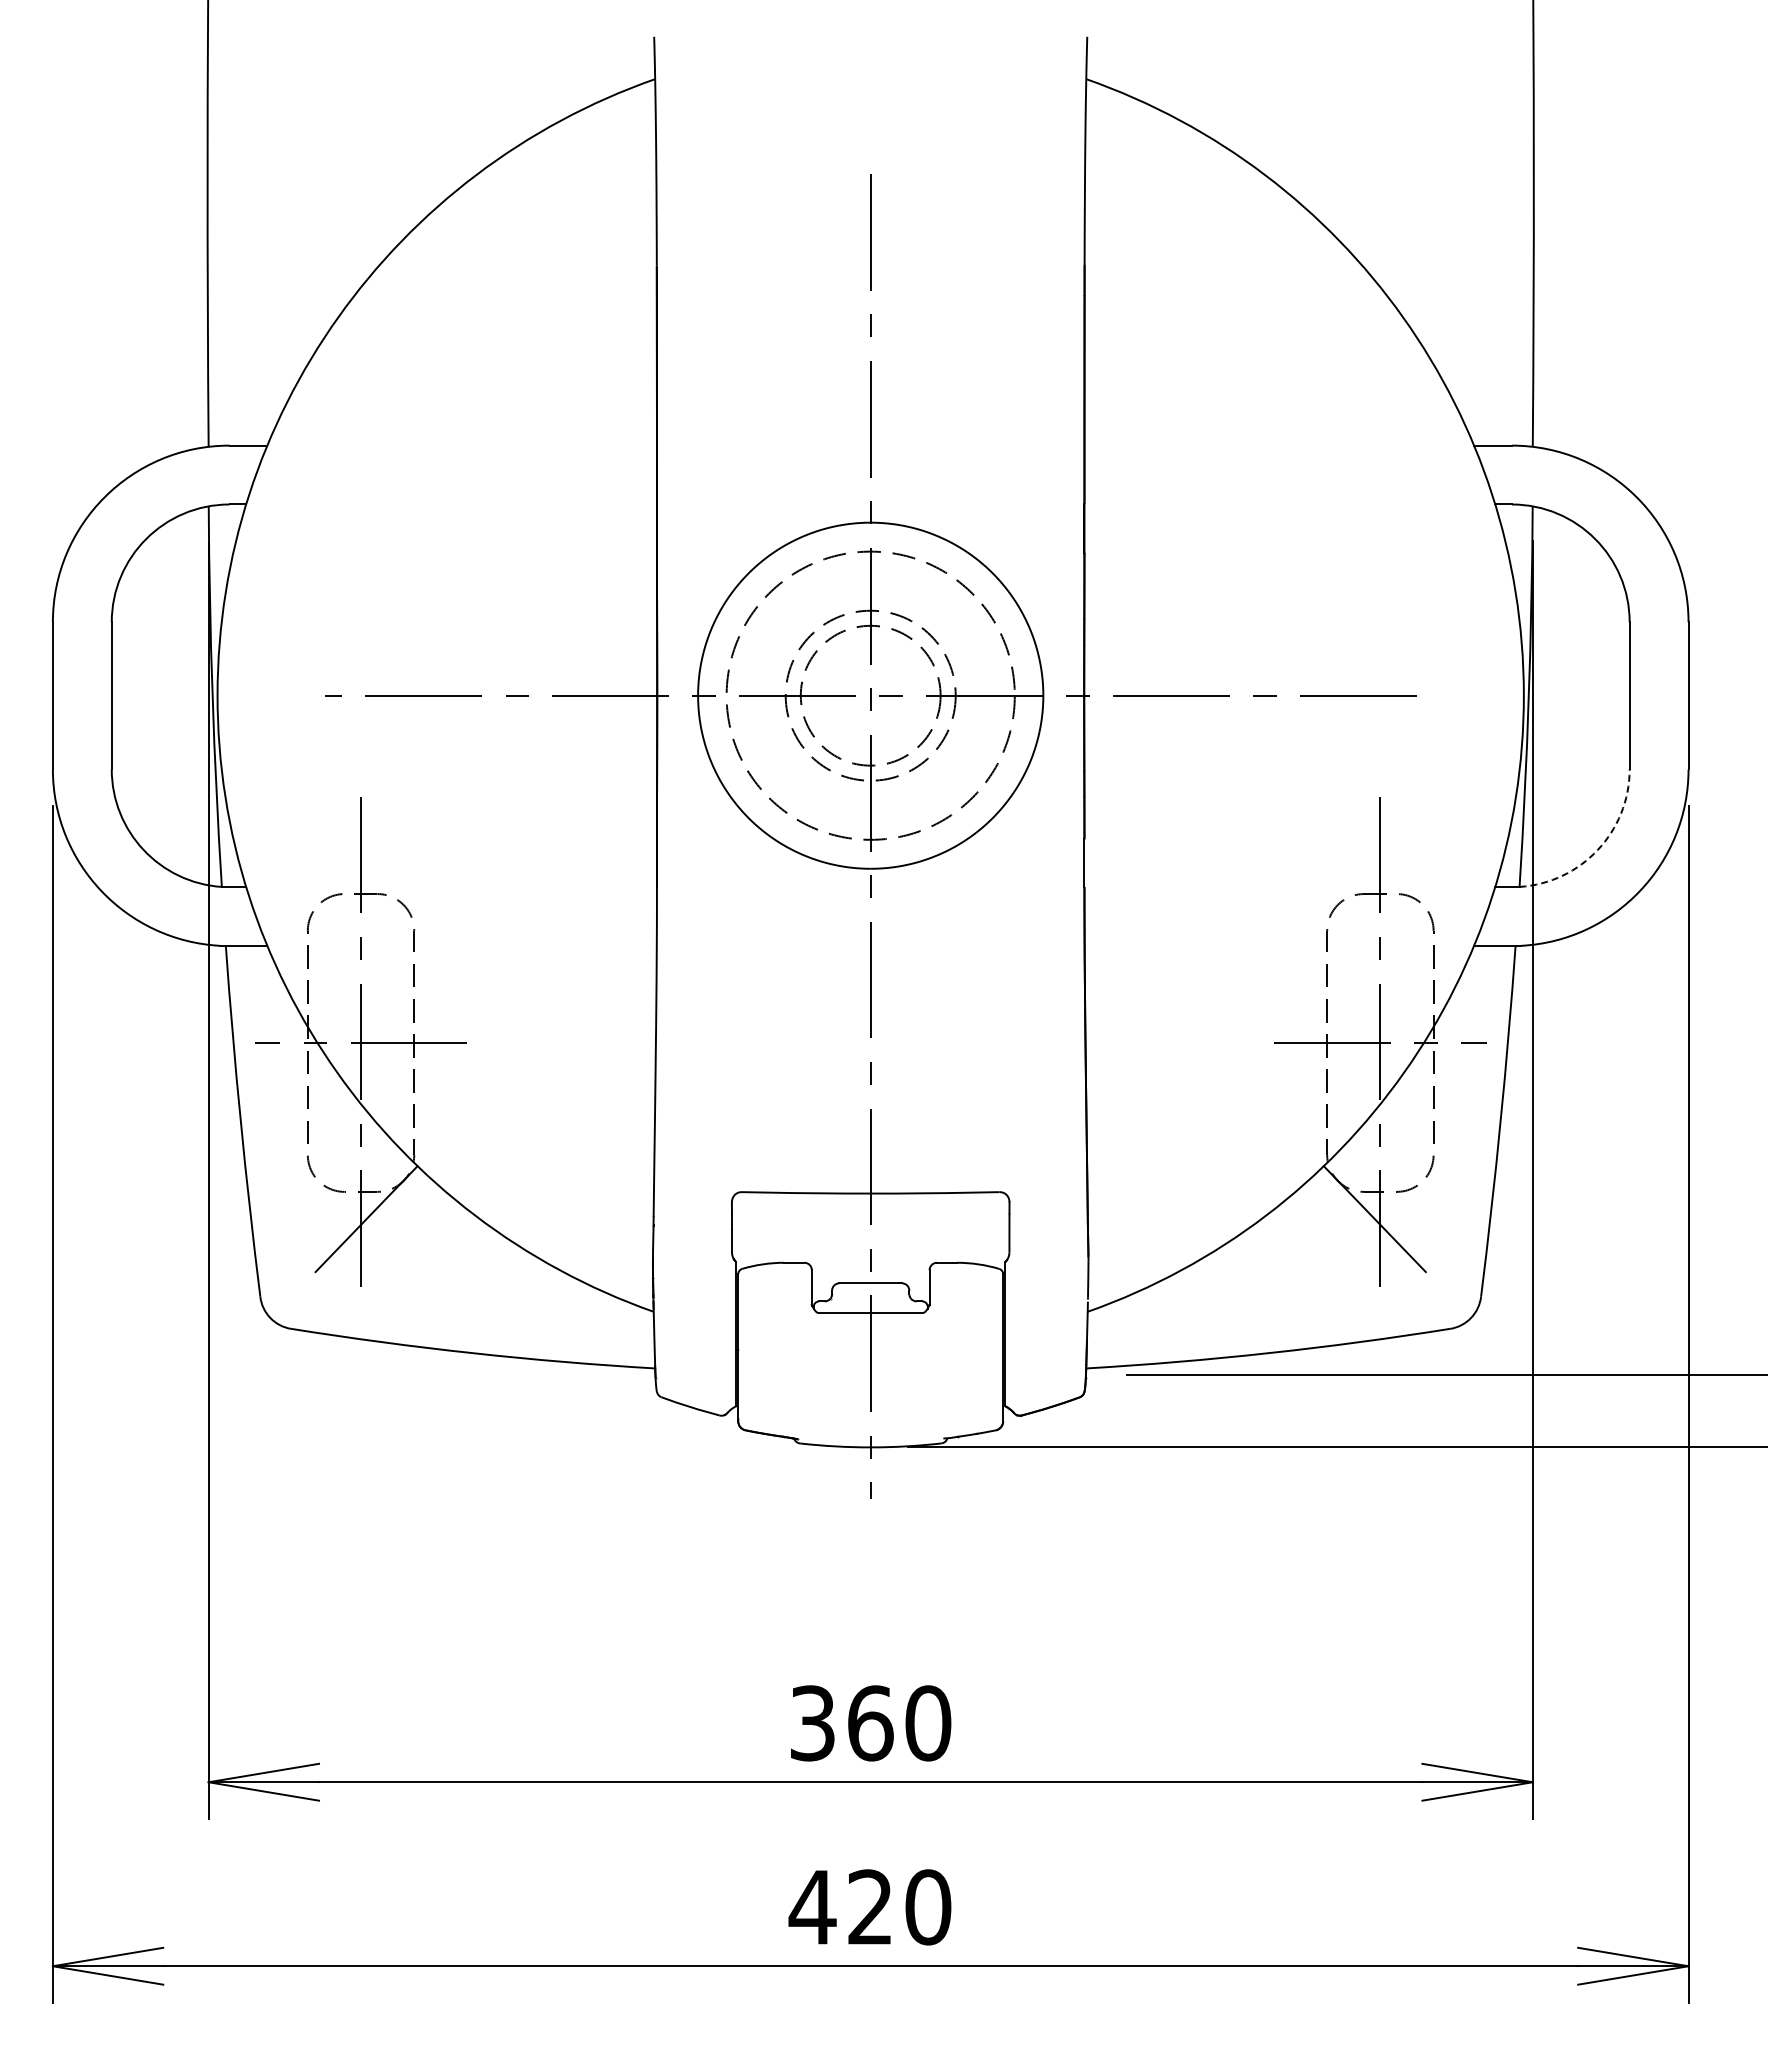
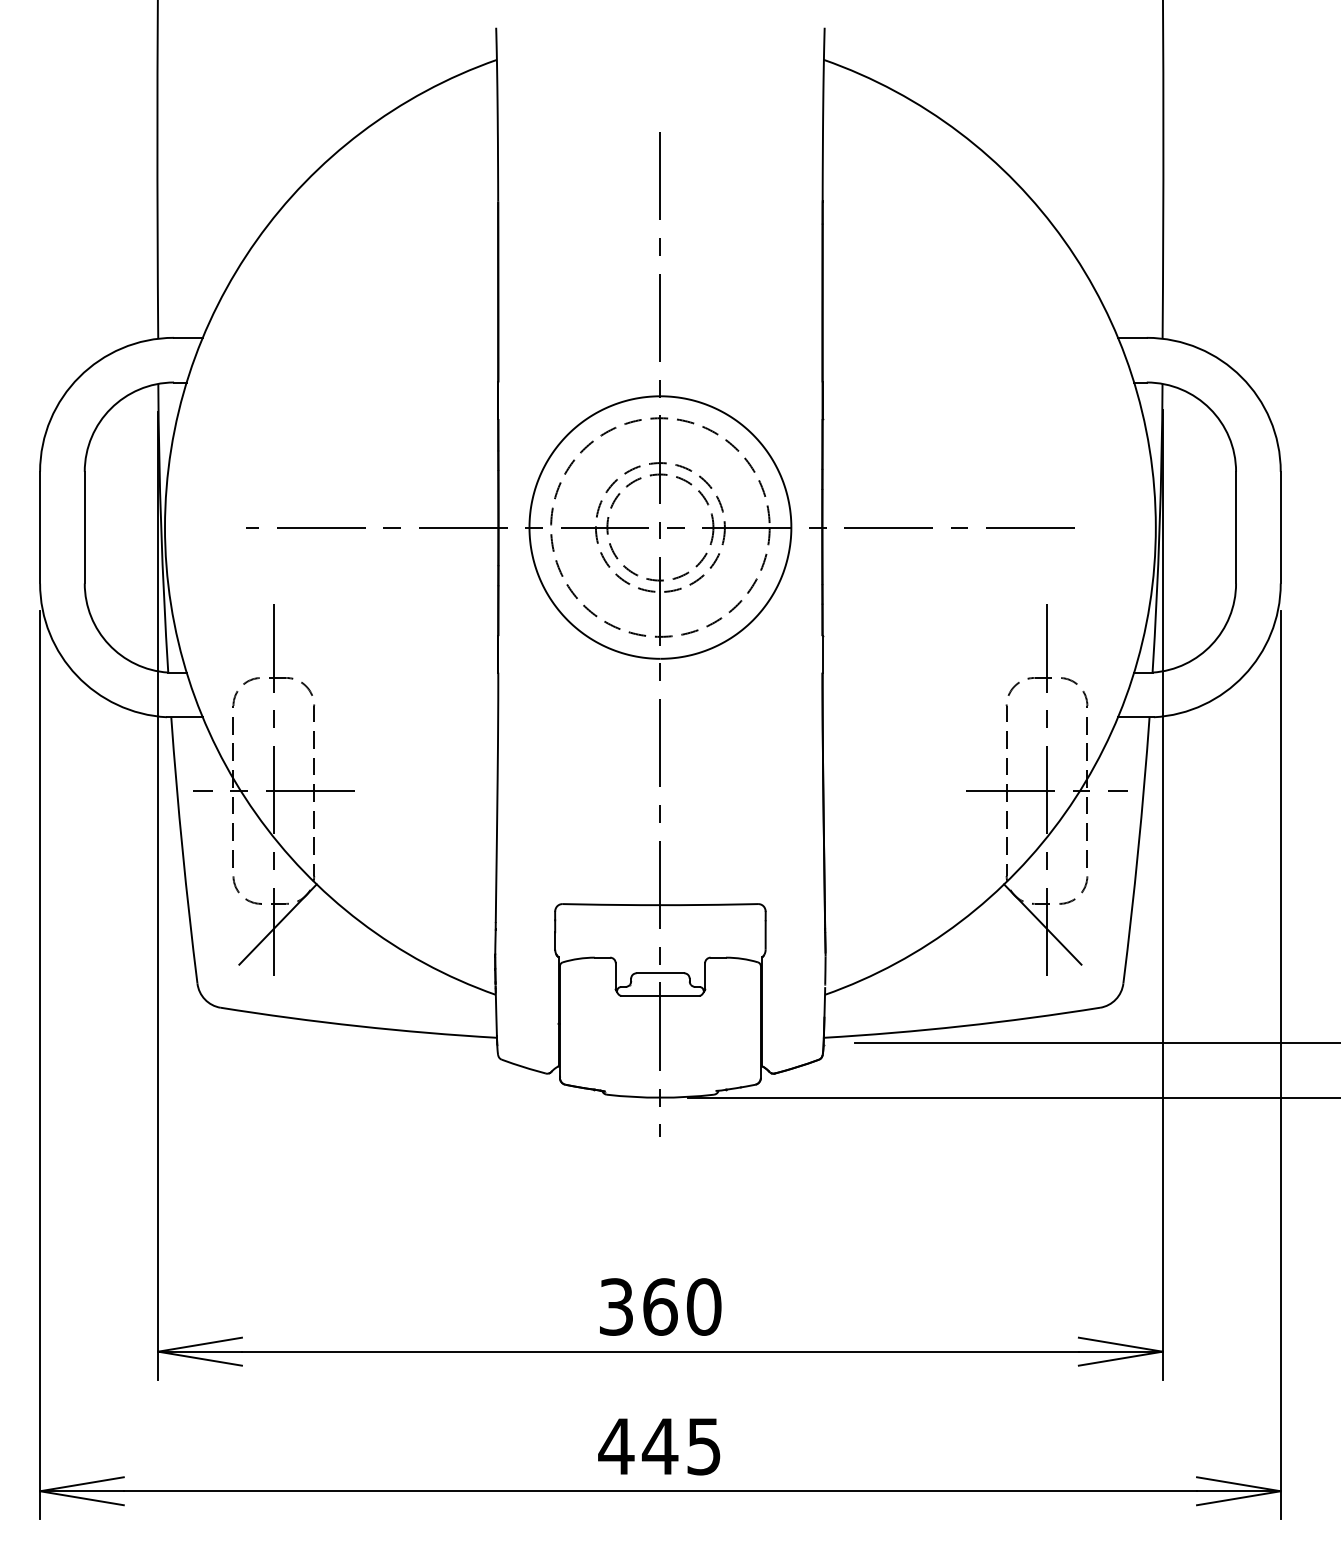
arc: (1597, 849) -> (1211, 644), dashed -> solid
text: (898, 1907) -> (681, 1446), 420 -> 445

